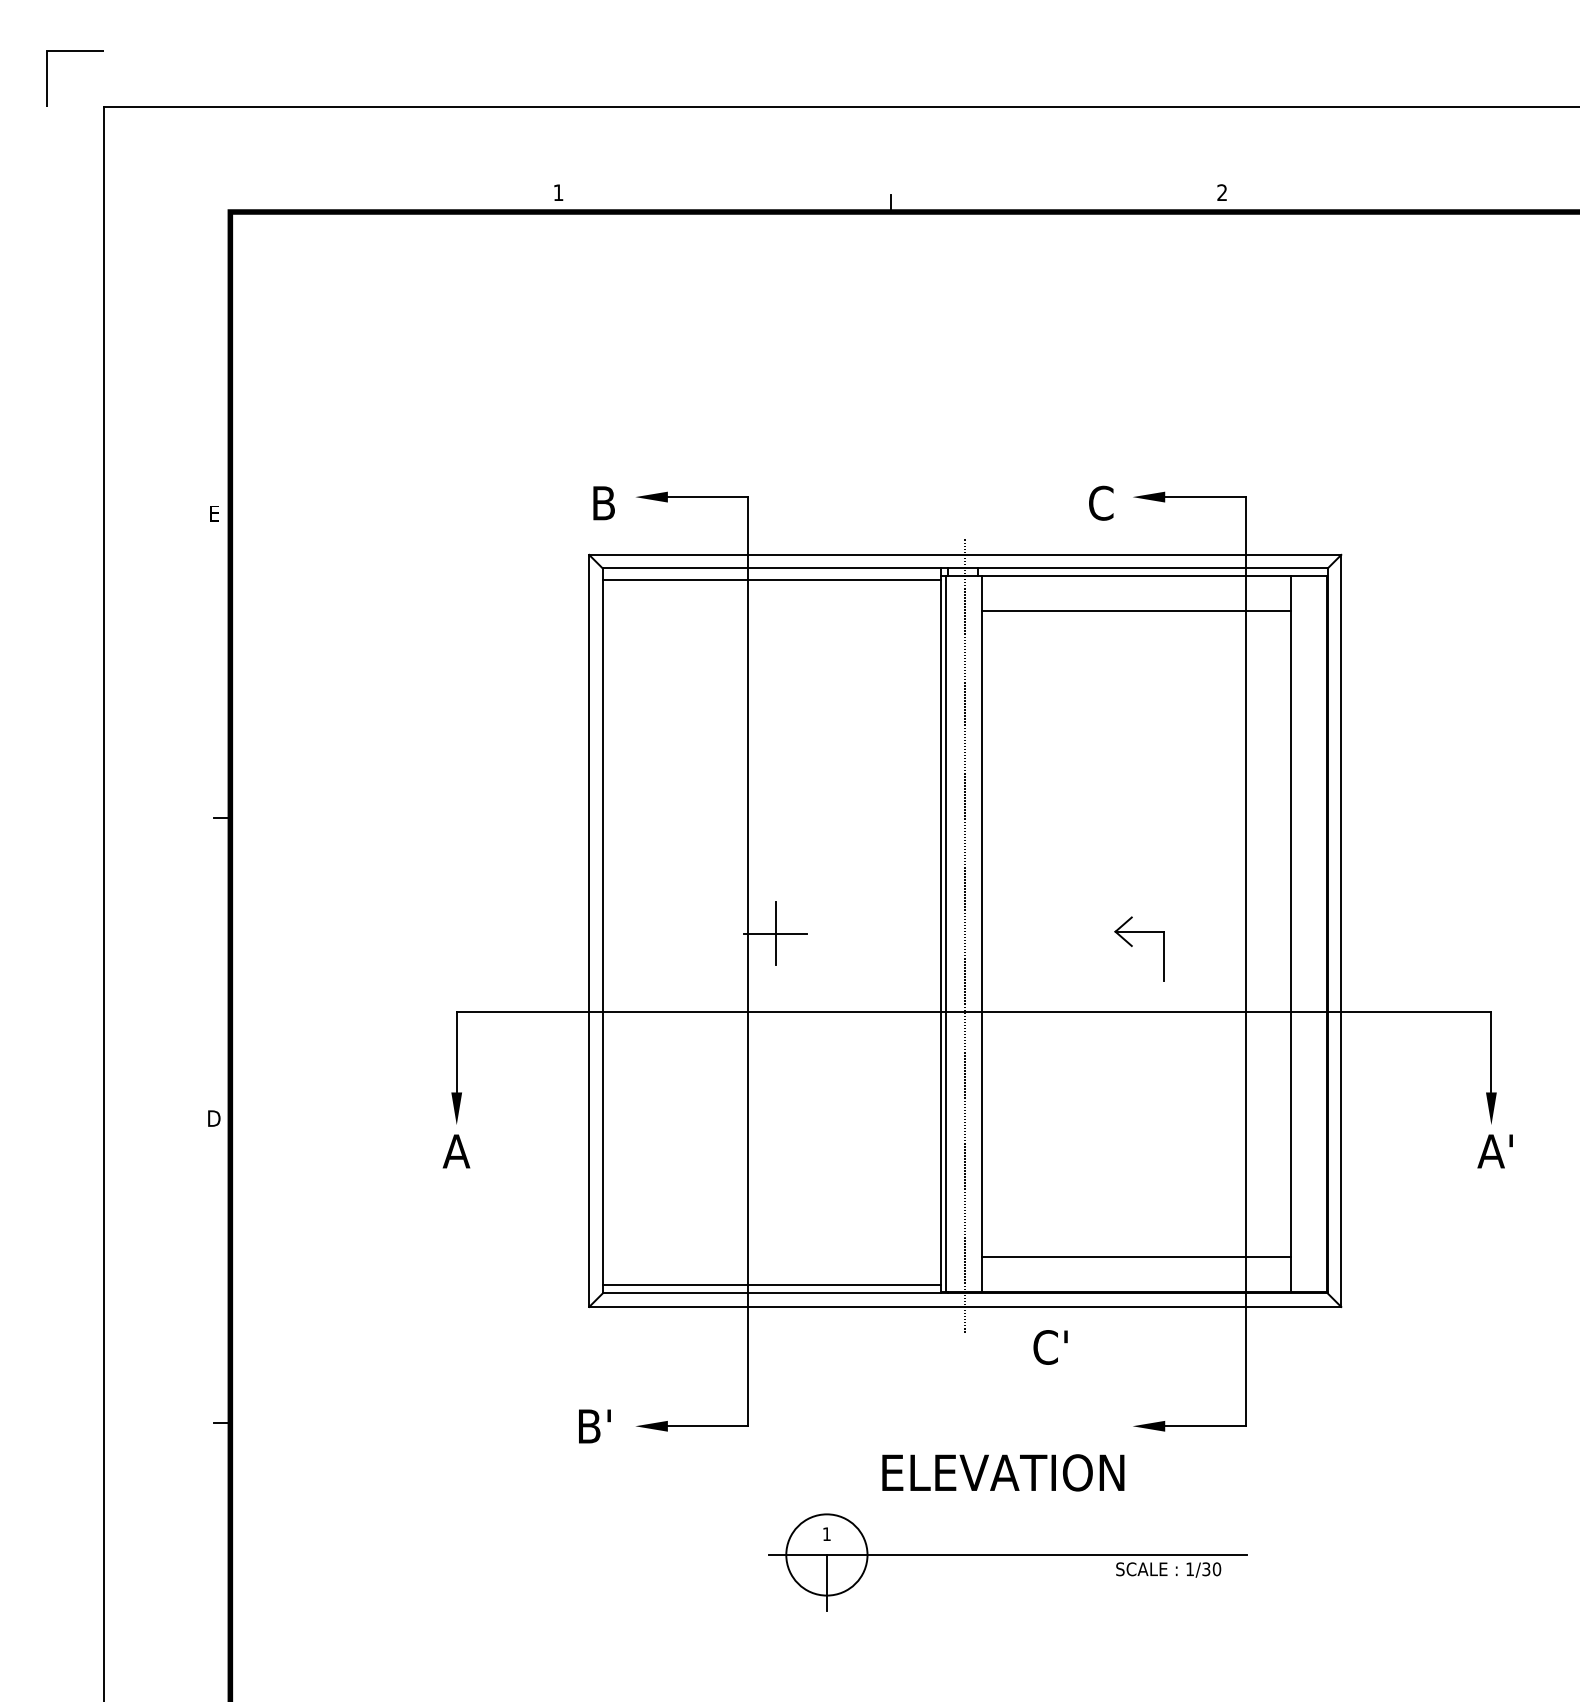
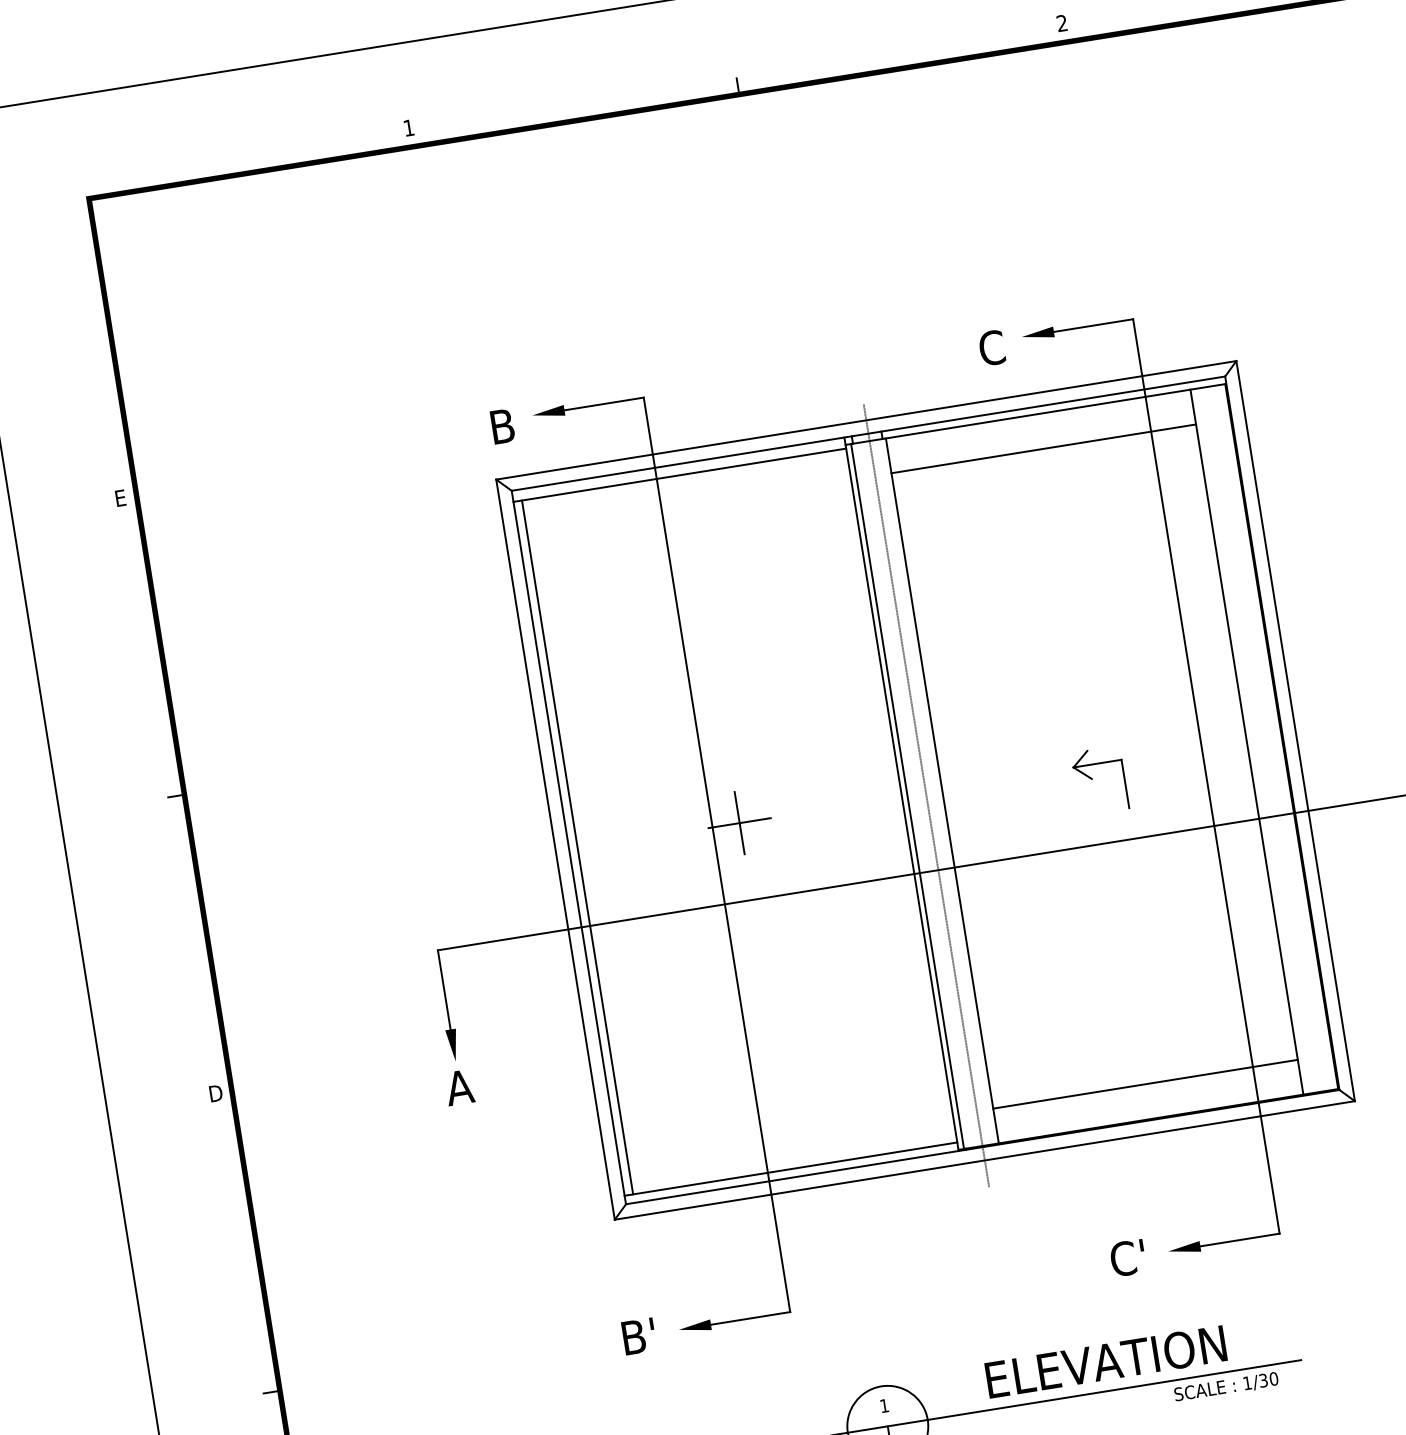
line: (611, 931) -> (577, 846), added
text: (1050, 1347) -> (1127, 1258), moved
text: (1003, 1472) -> (1106, 1361), moved

